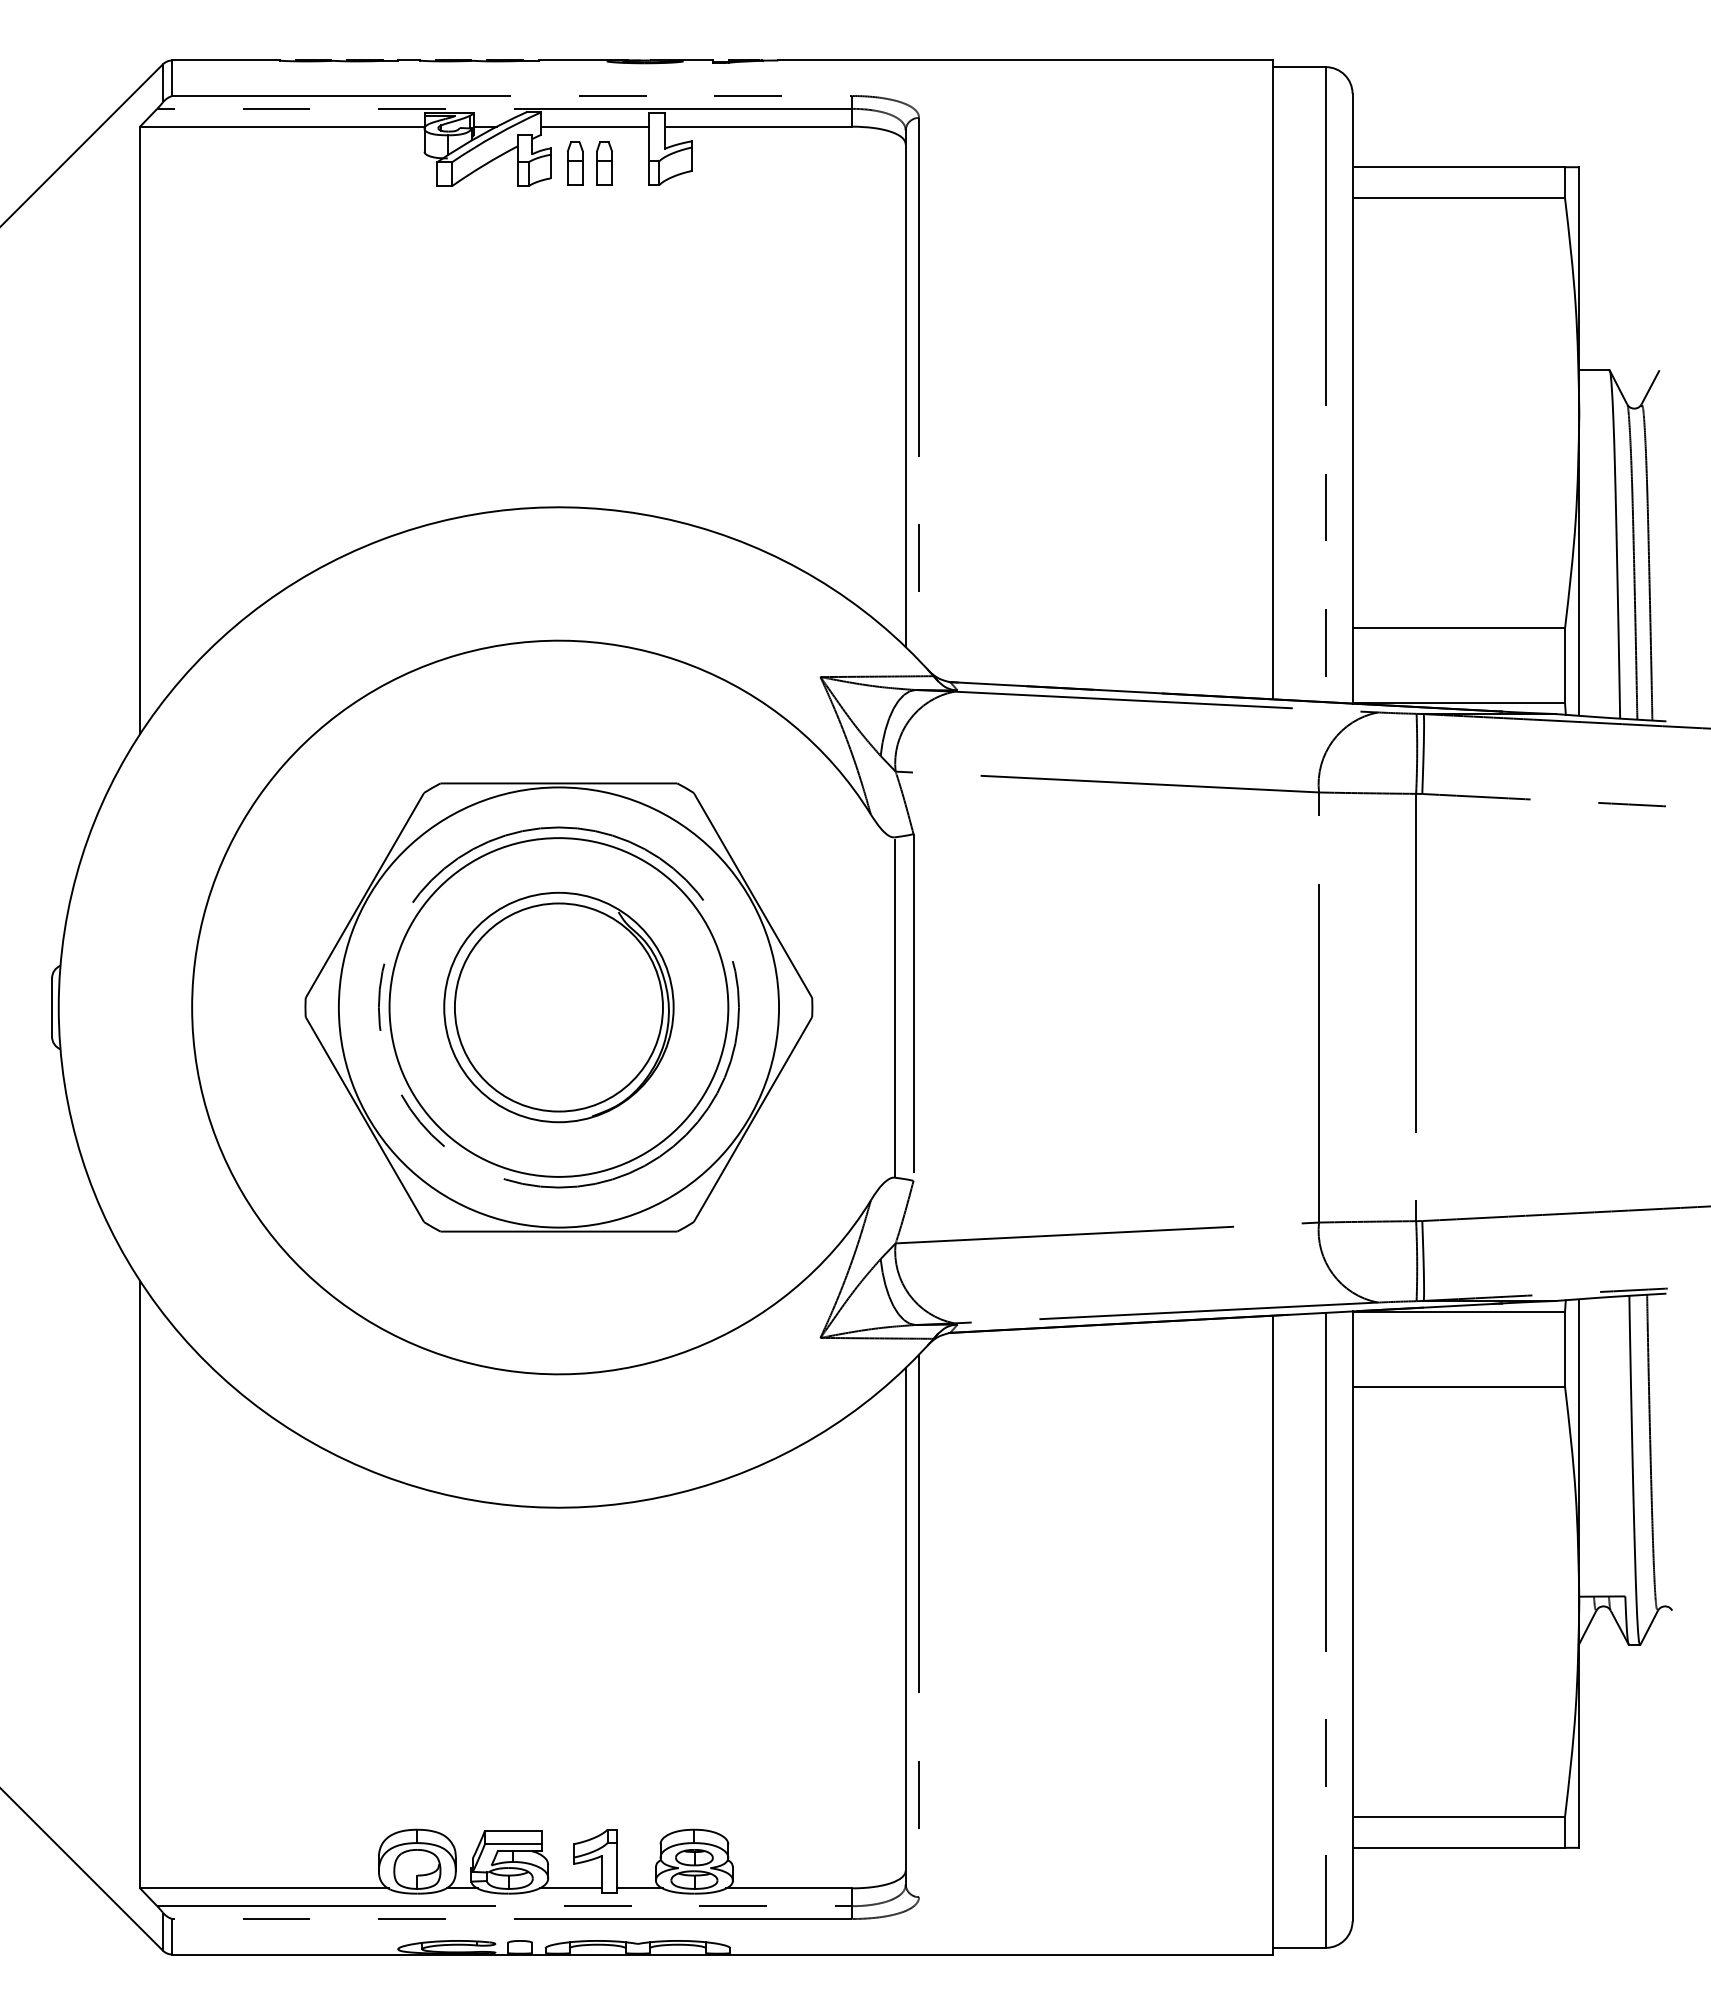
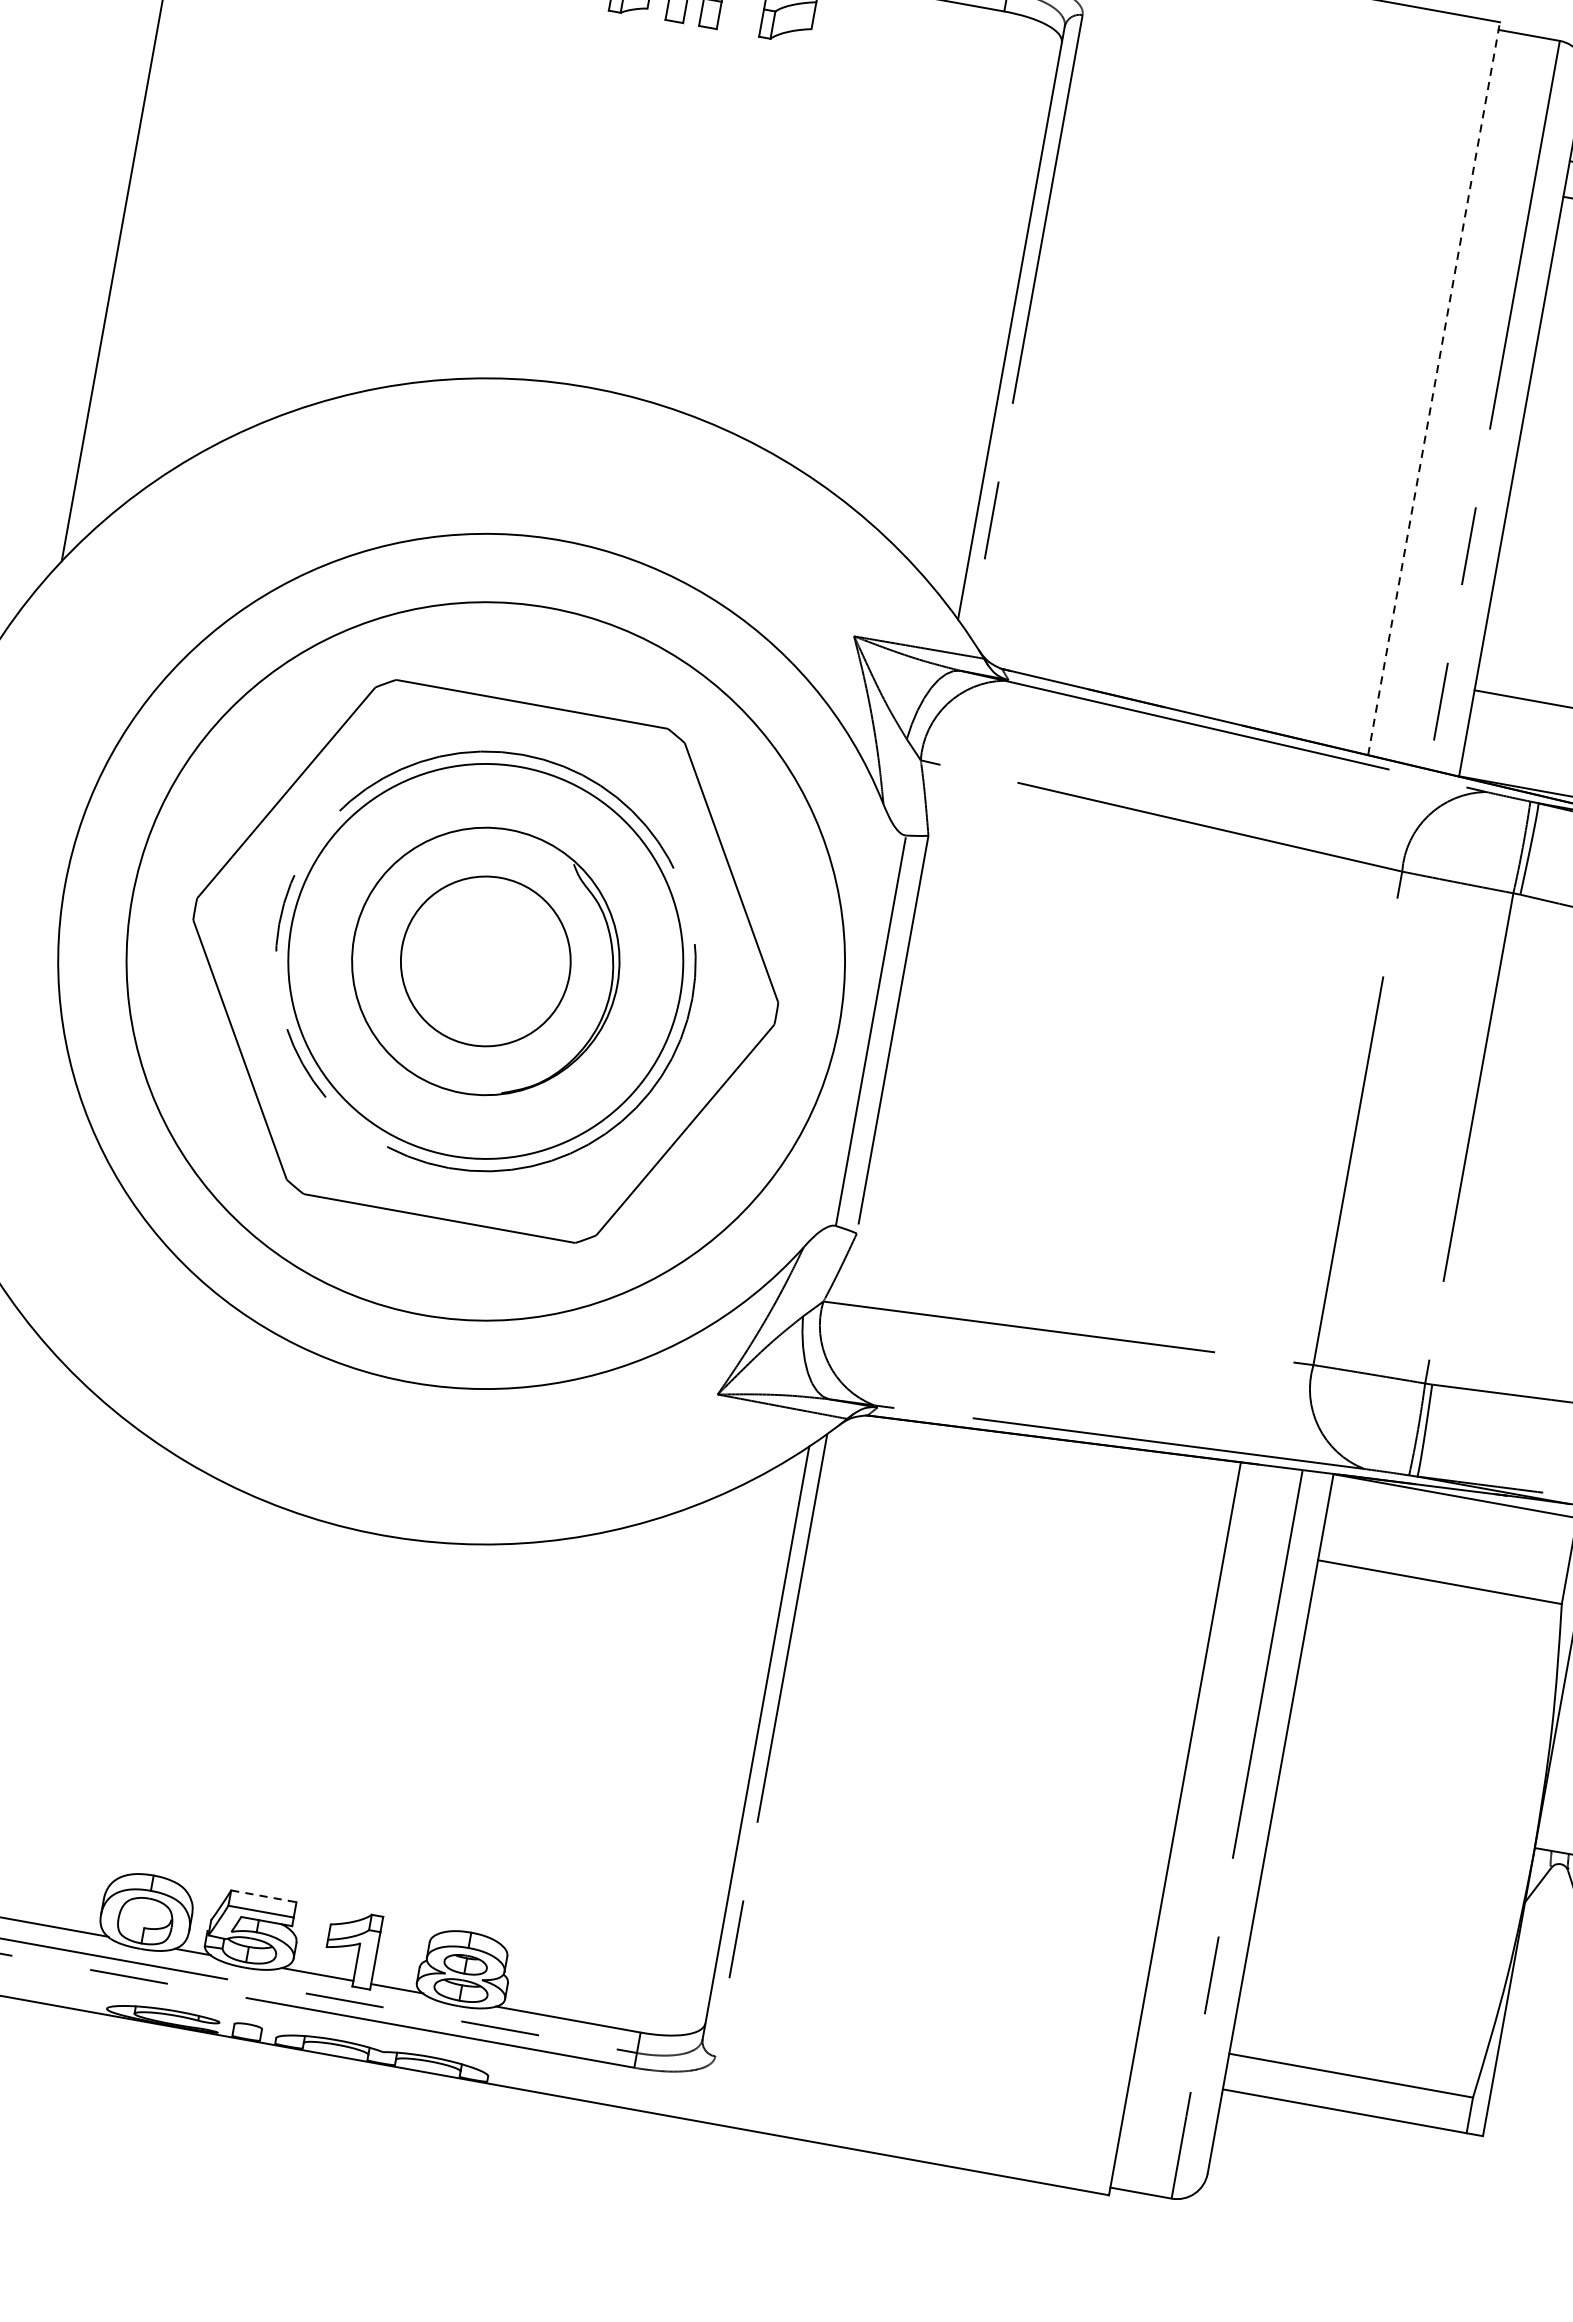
line: (1272, 379) -> (1434, 388), solid -> dashed
circle: (558, 1007) -> (485, 961), size x0.7
circle: (558, 1007) -> (485, 961), size x1.4
line: (514, 1830) -> (264, 1896), solid -> dashed

